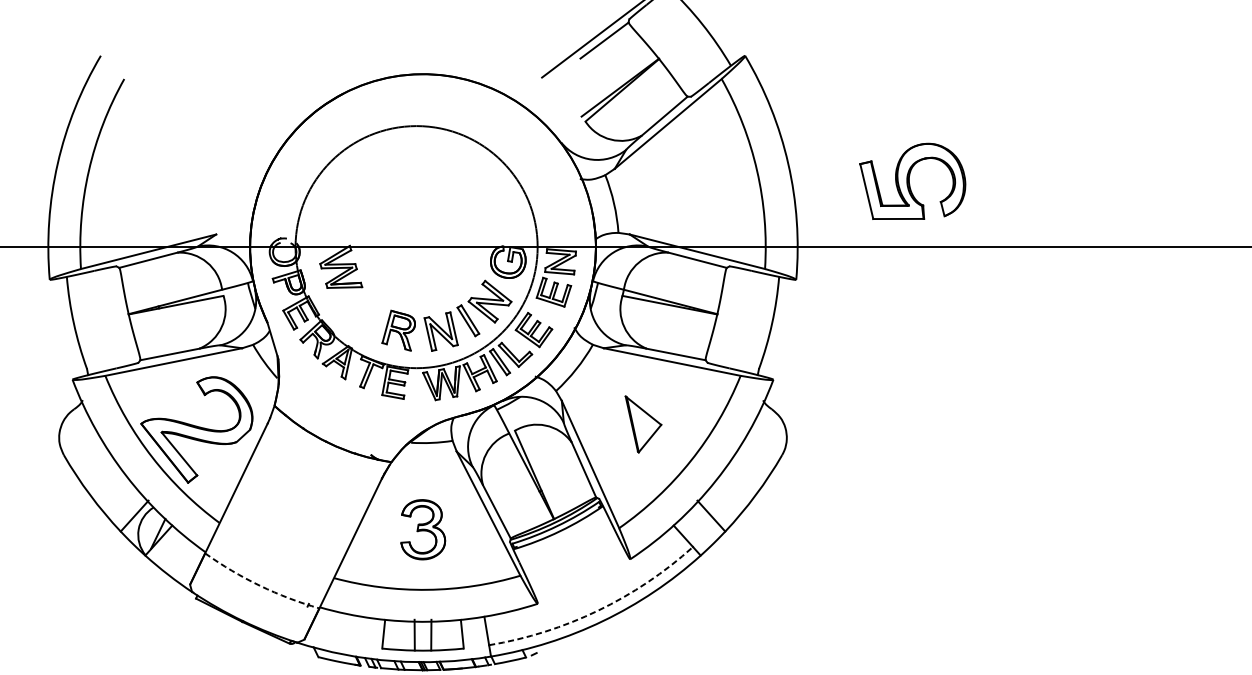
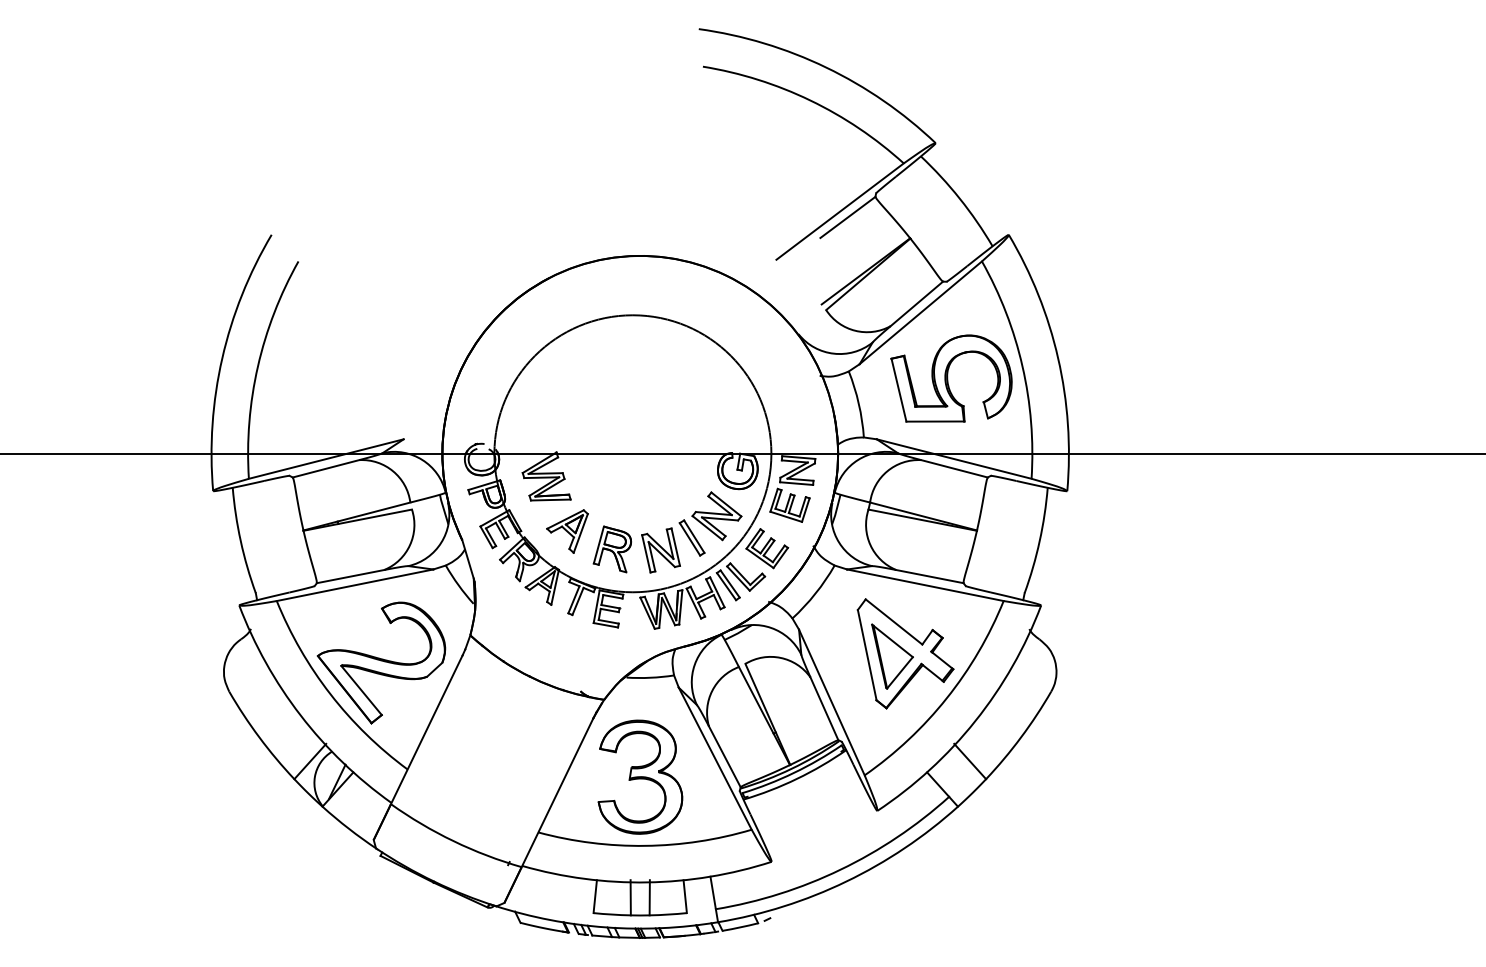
part: (912, 181) -> (951, 378), moved
part: (359, 315) -> (567, 531), added
part: (654, 421) -> (905, 653), added
part: (423, 529) -> (640, 776), size x1.67
arc: (259, 586) -> (453, 841), dashed -> solid
arc: (598, 610) -> (840, 869), dashed -> solid

